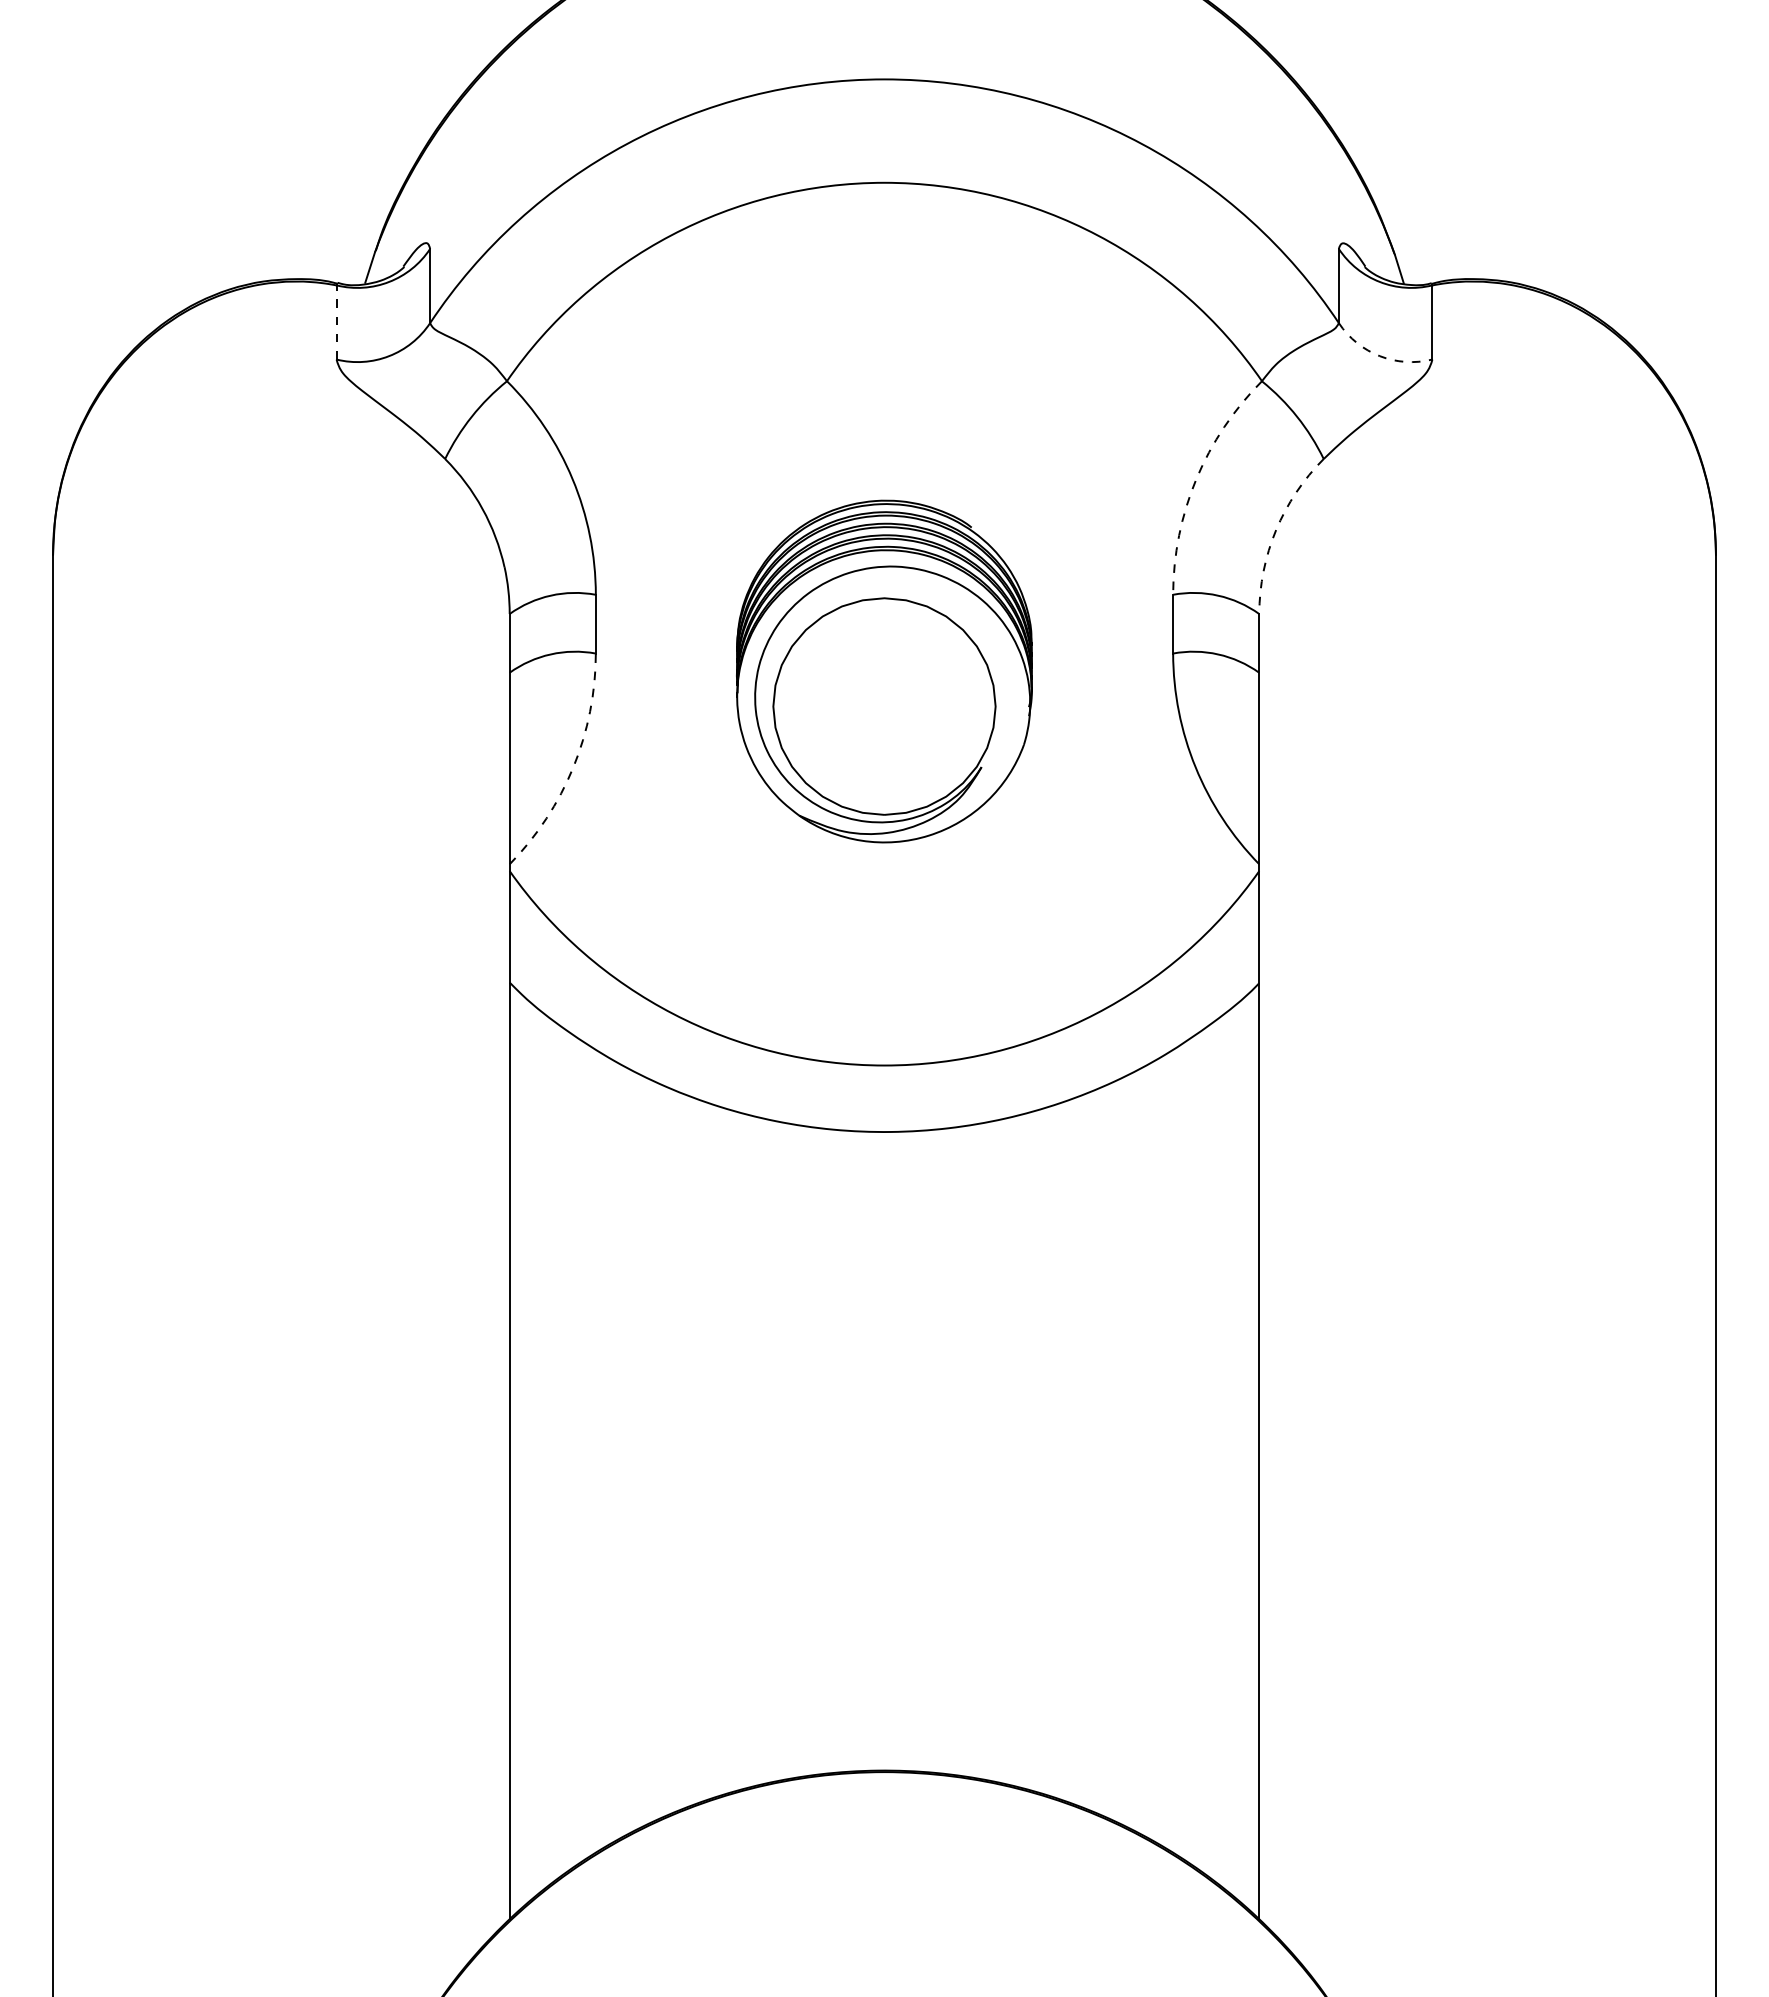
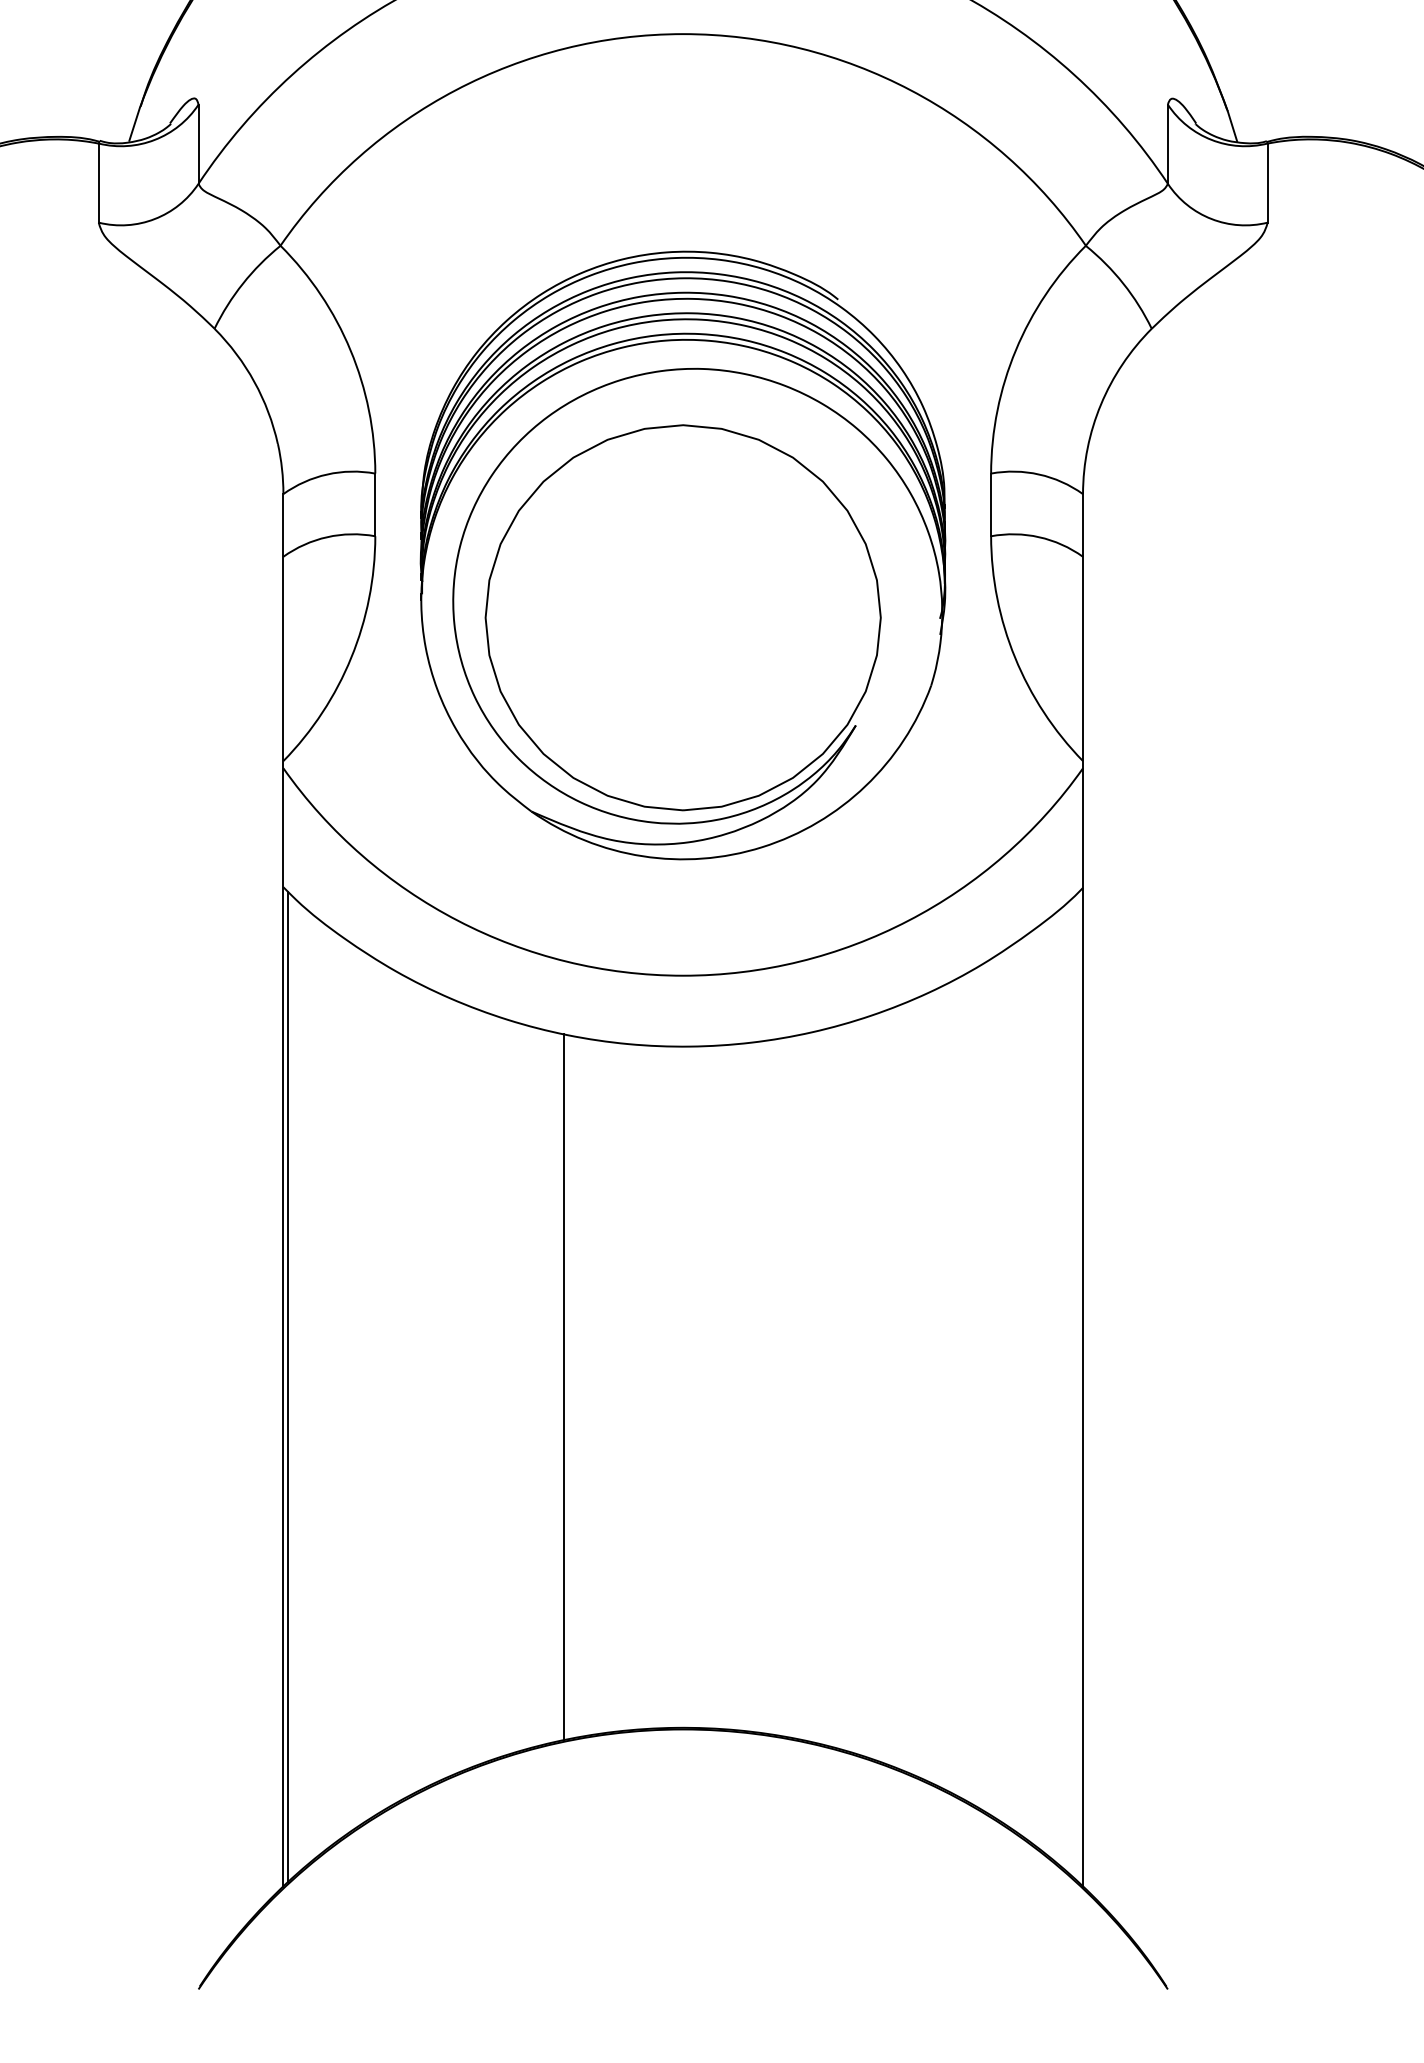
line: (336, 322) -> (98, 183), dashed -> solid
arc: (1379, 356) -> (1211, 219), dashed -> solid
arc: (1196, 479) -> (1016, 350), dashed -> solid
arc: (1276, 530) -> (1101, 405), dashed -> solid
part: (884, 671) -> (683, 555), size x1.67
arc: (573, 767) -> (351, 657), dashed -> solid
line: (514, 1450) -> (288, 1386), added
line: (772, 1451) -> (563, 1387), added

